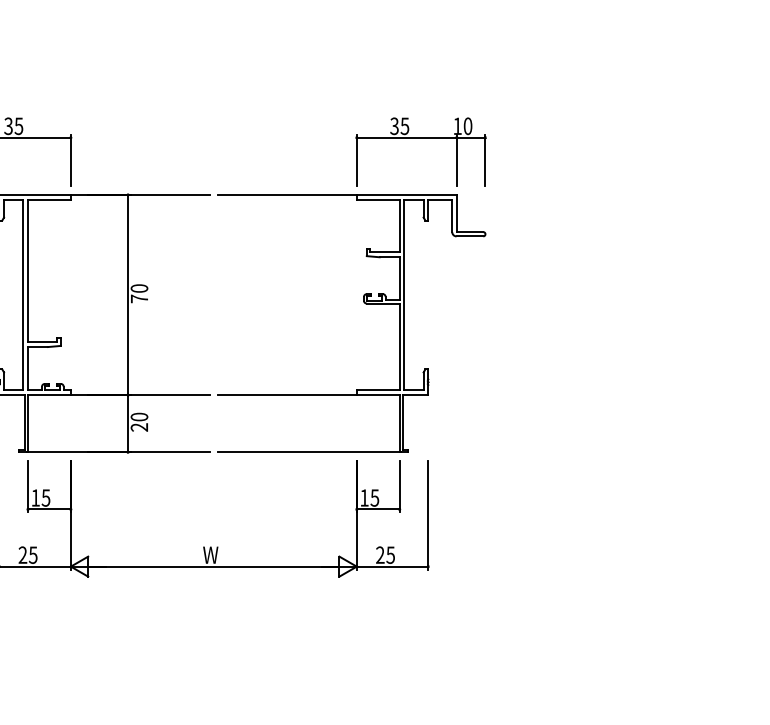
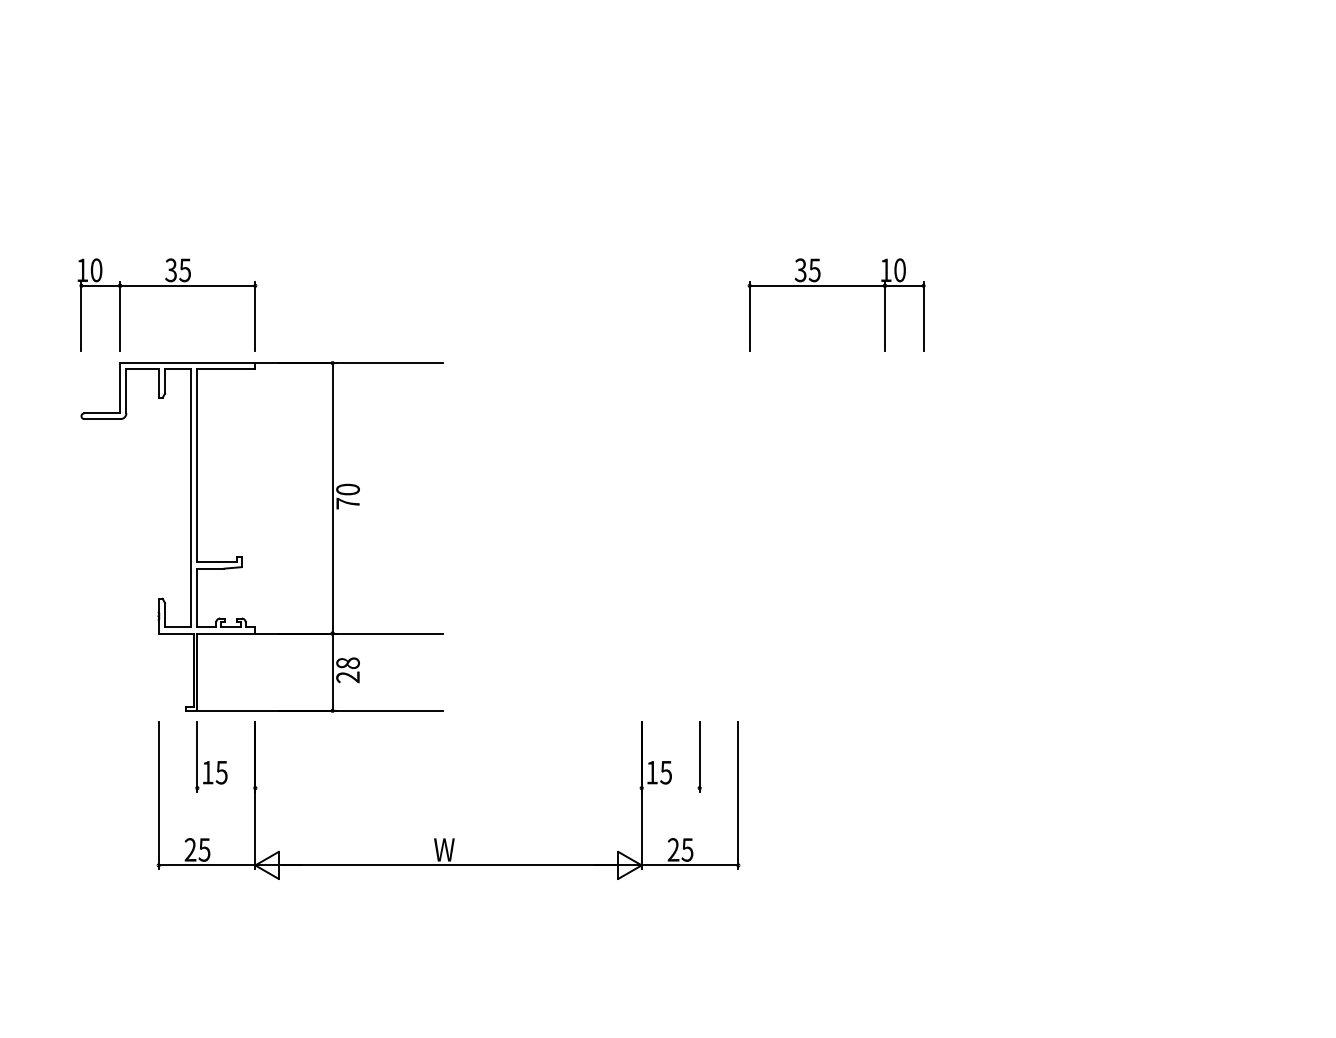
part: (421, 138) -> (836, 286), moved
part: (364, 303) -> (651, 509), removed
text: (139, 417) -> (348, 663), 20 -> 28
line: (49, 509) -> (226, 788), removed
line: (378, 509) -> (670, 788), removed

